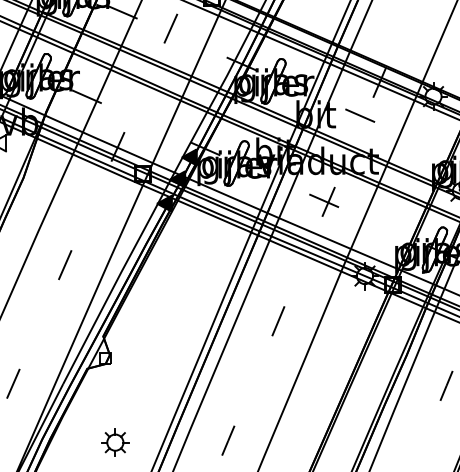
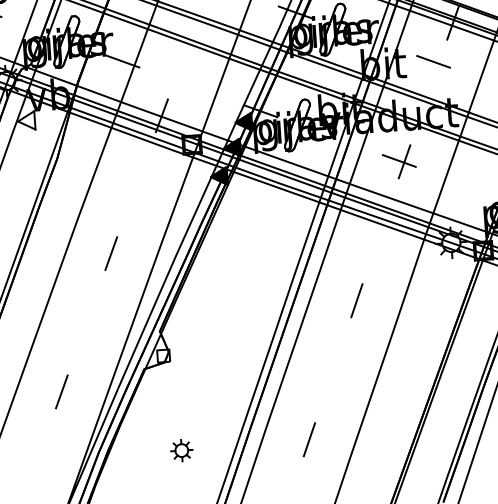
part: (115, 442) -> (181, 450), size x0.7

